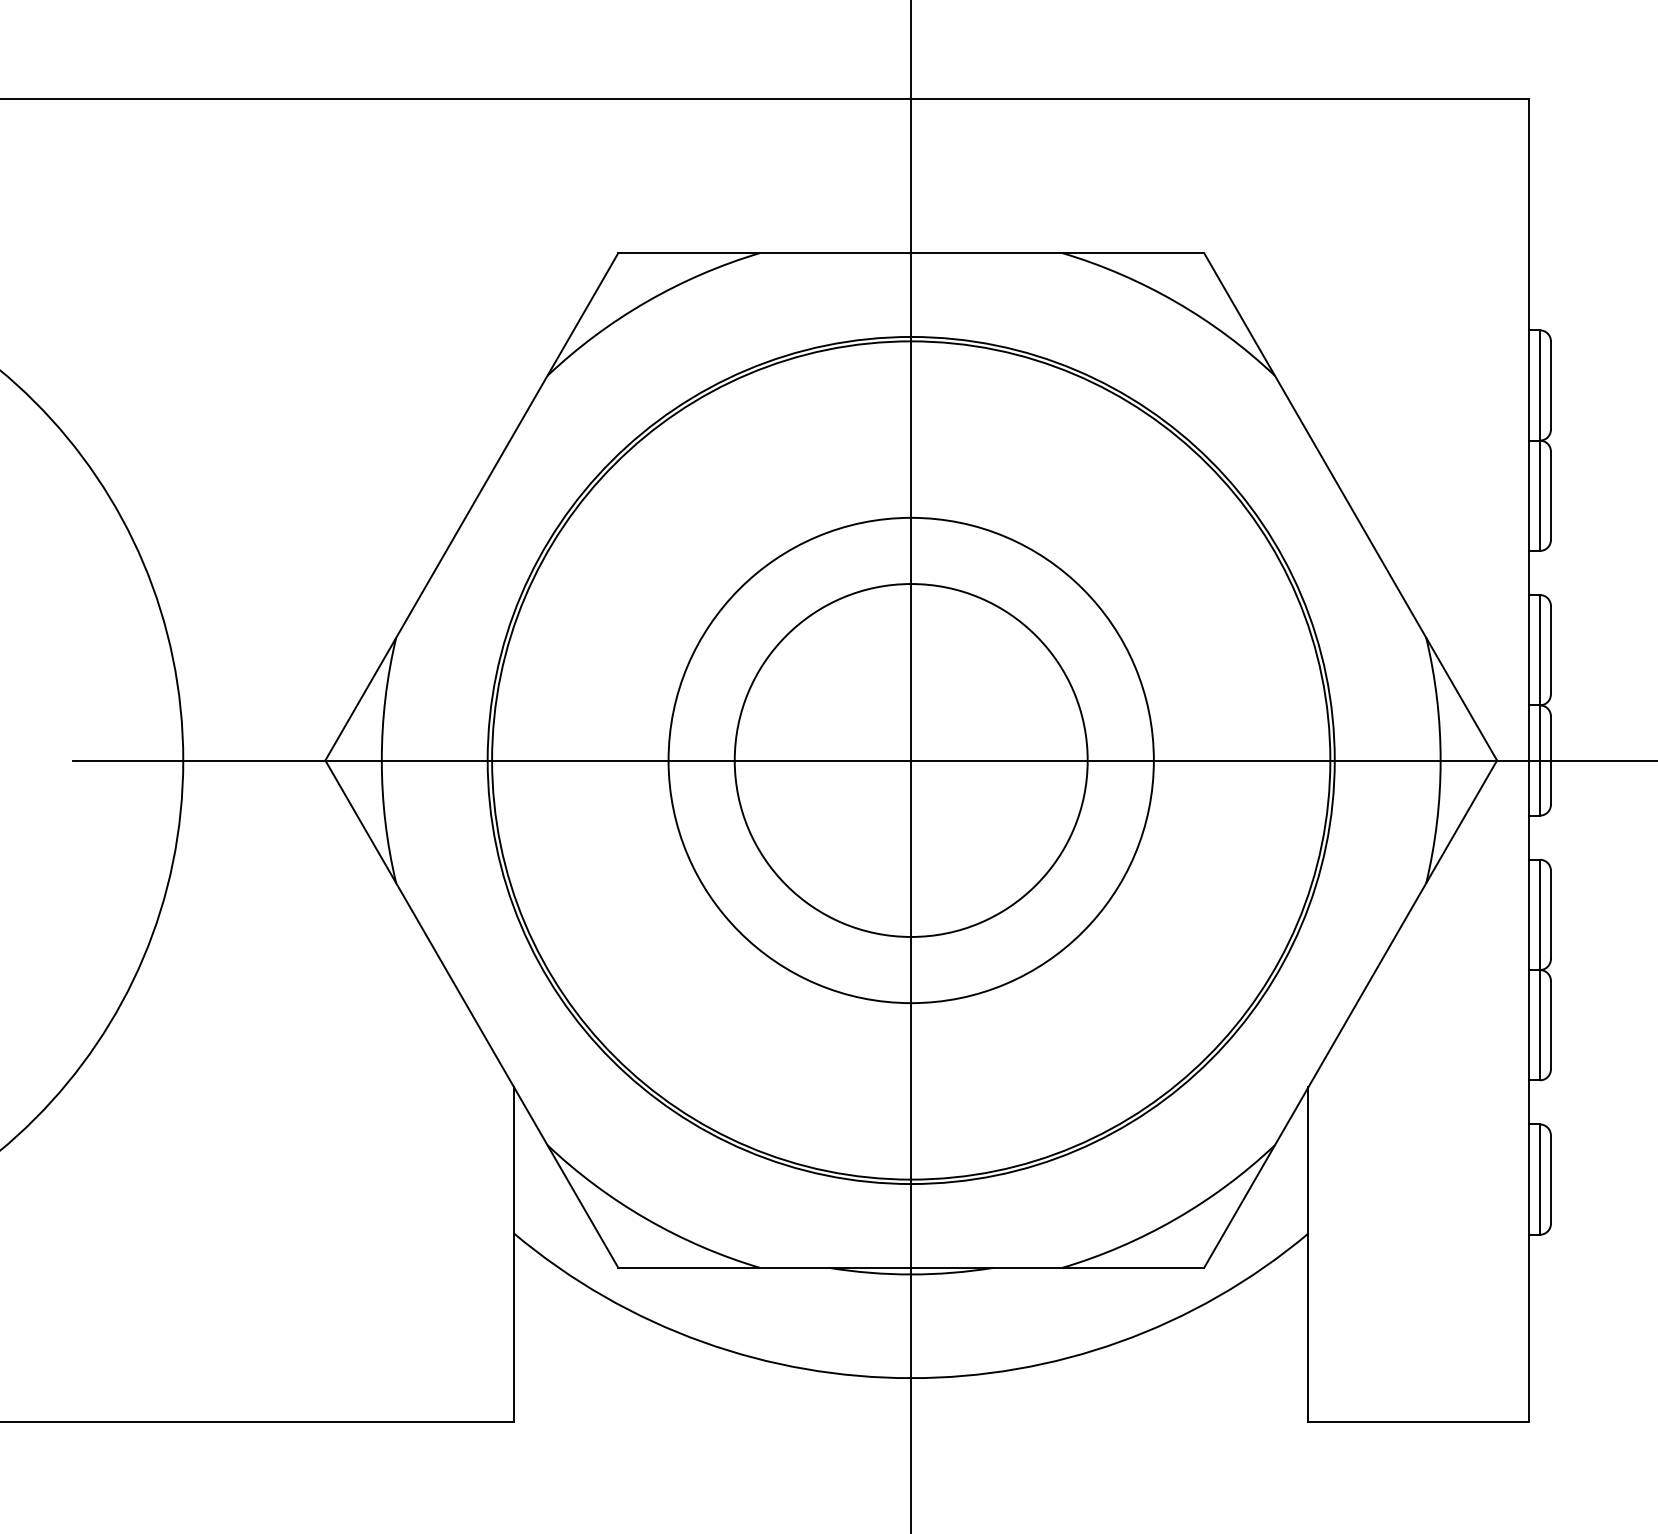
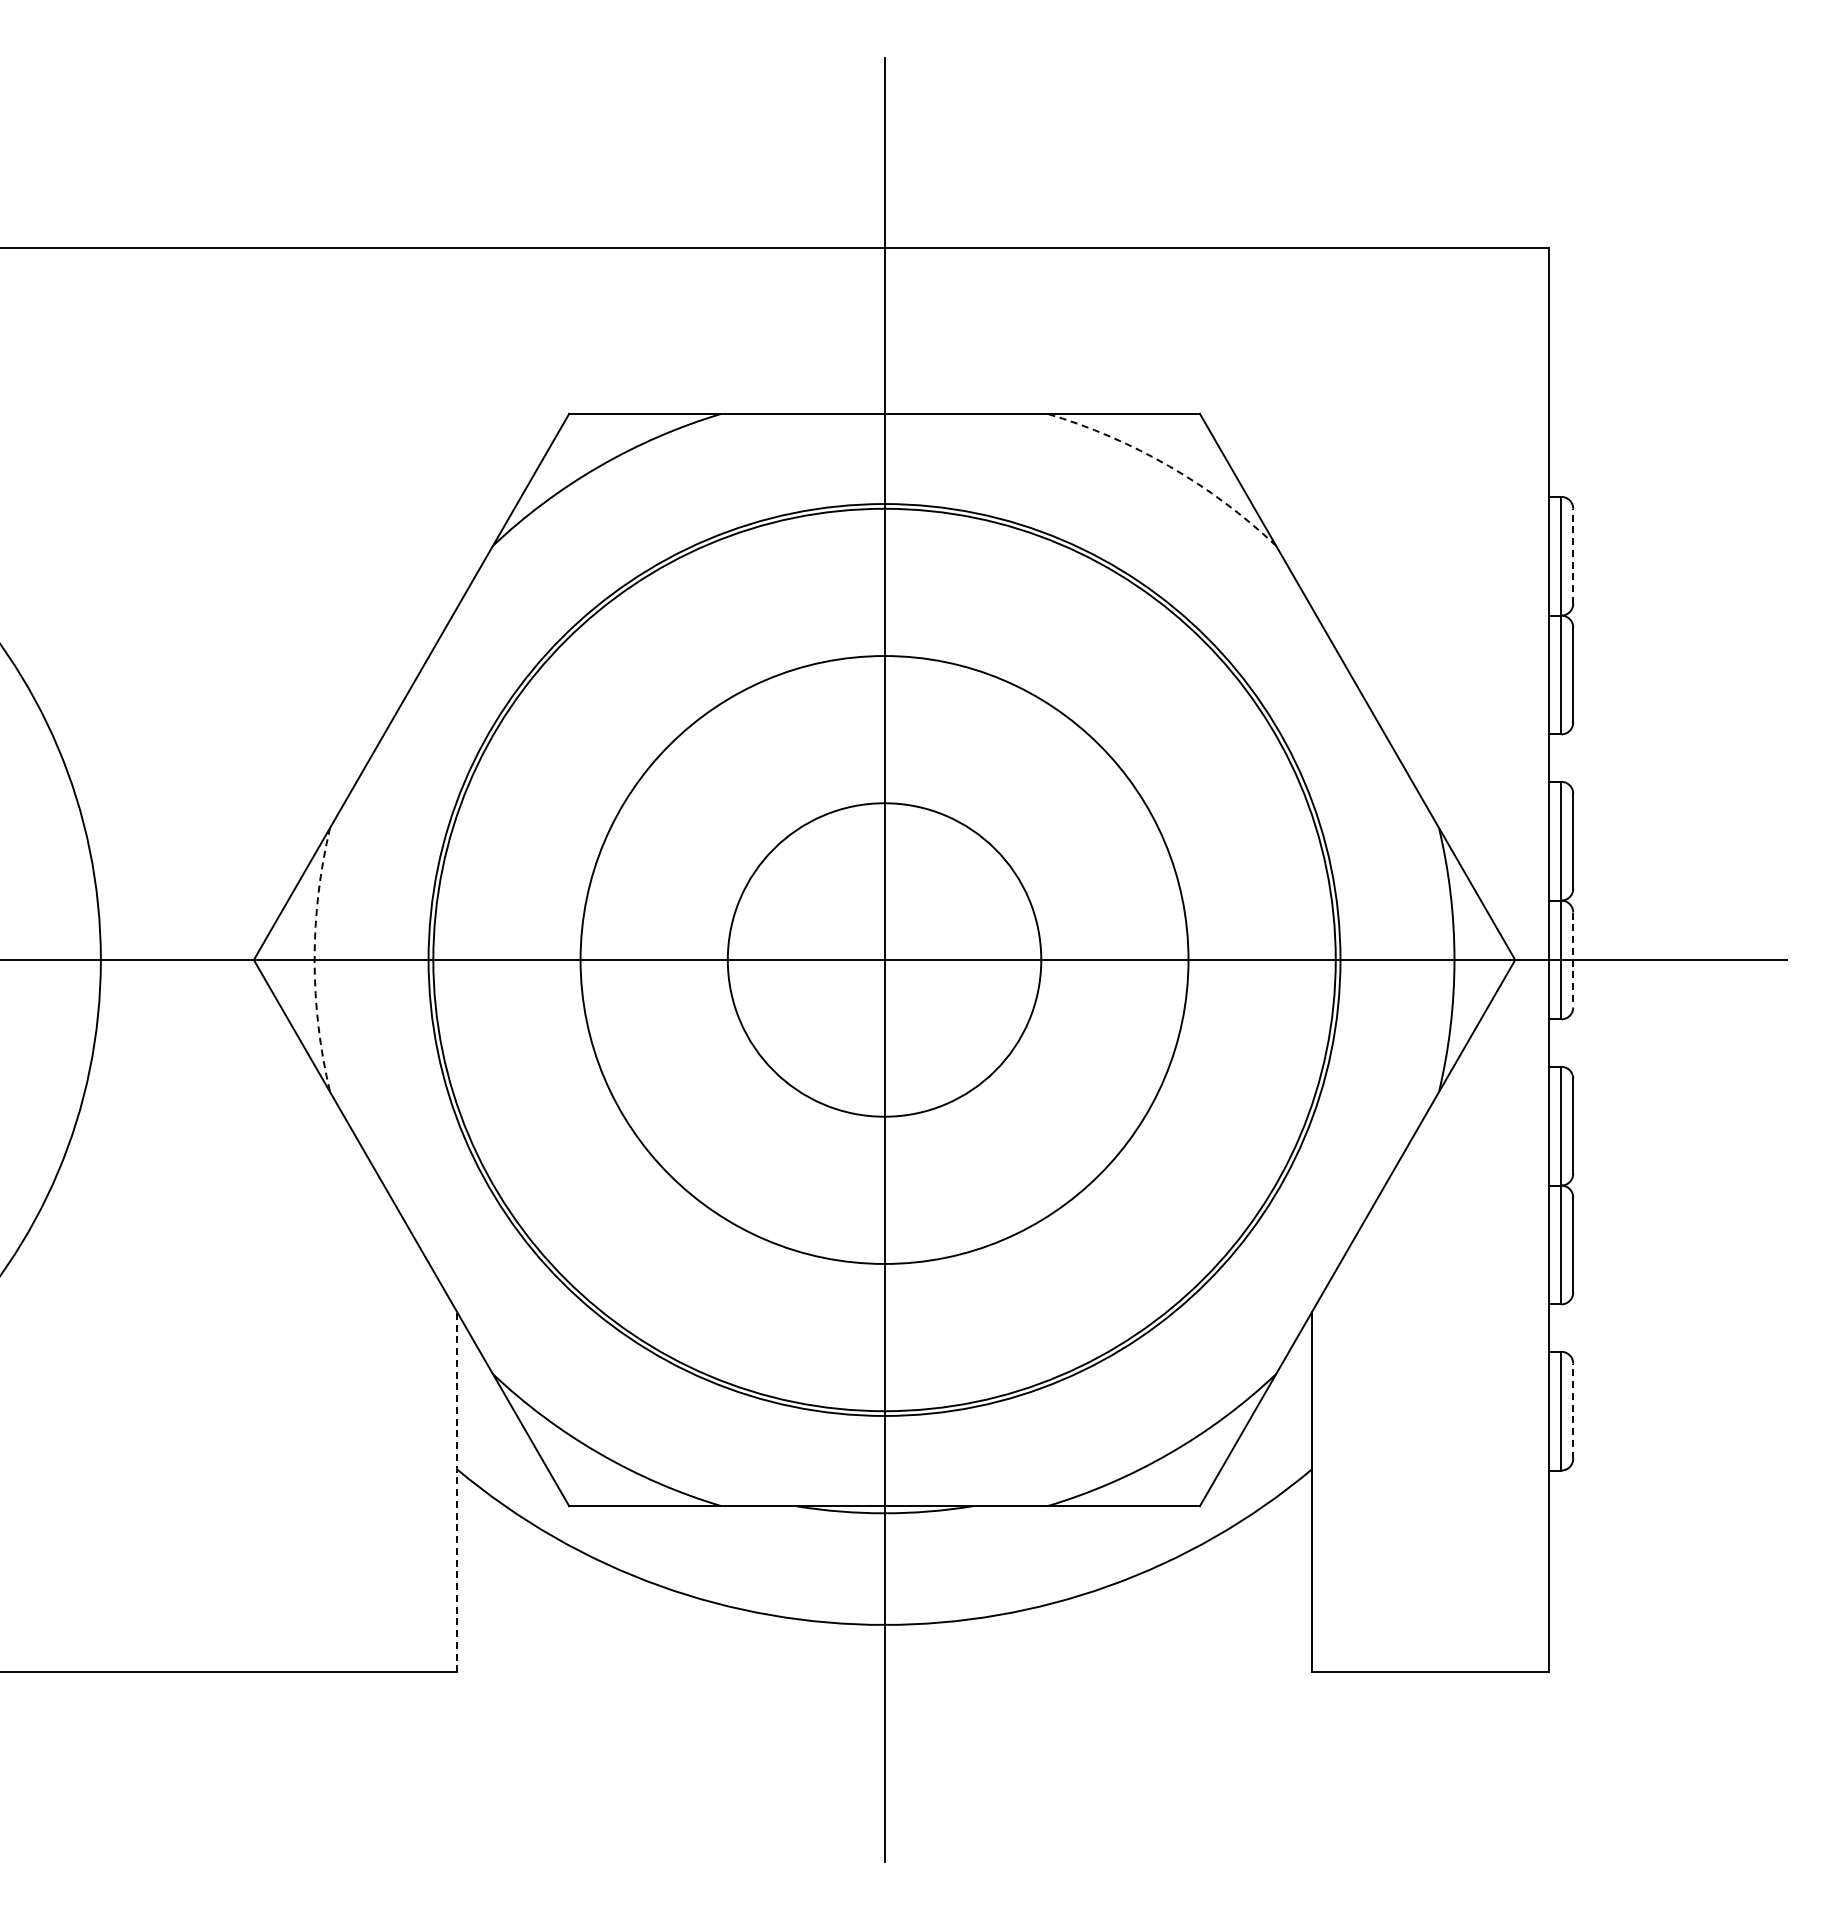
arc: (1175, 302) -> (1169, 466), solid -> dashed
line: (1551, 384) -> (1573, 555), solid -> dashed
arc: (381, 760) -> (314, 960), solid -> dashed
circle: (911, 760) -> (884, 959), size x0.6
circle: (911, 760) -> (884, 959), size x1.6
line: (1551, 760) -> (1573, 960), solid -> dashed
line: (1551, 1178) -> (1573, 1410), solid -> dashed
line: (514, 1254) -> (457, 1491), solid -> dashed

